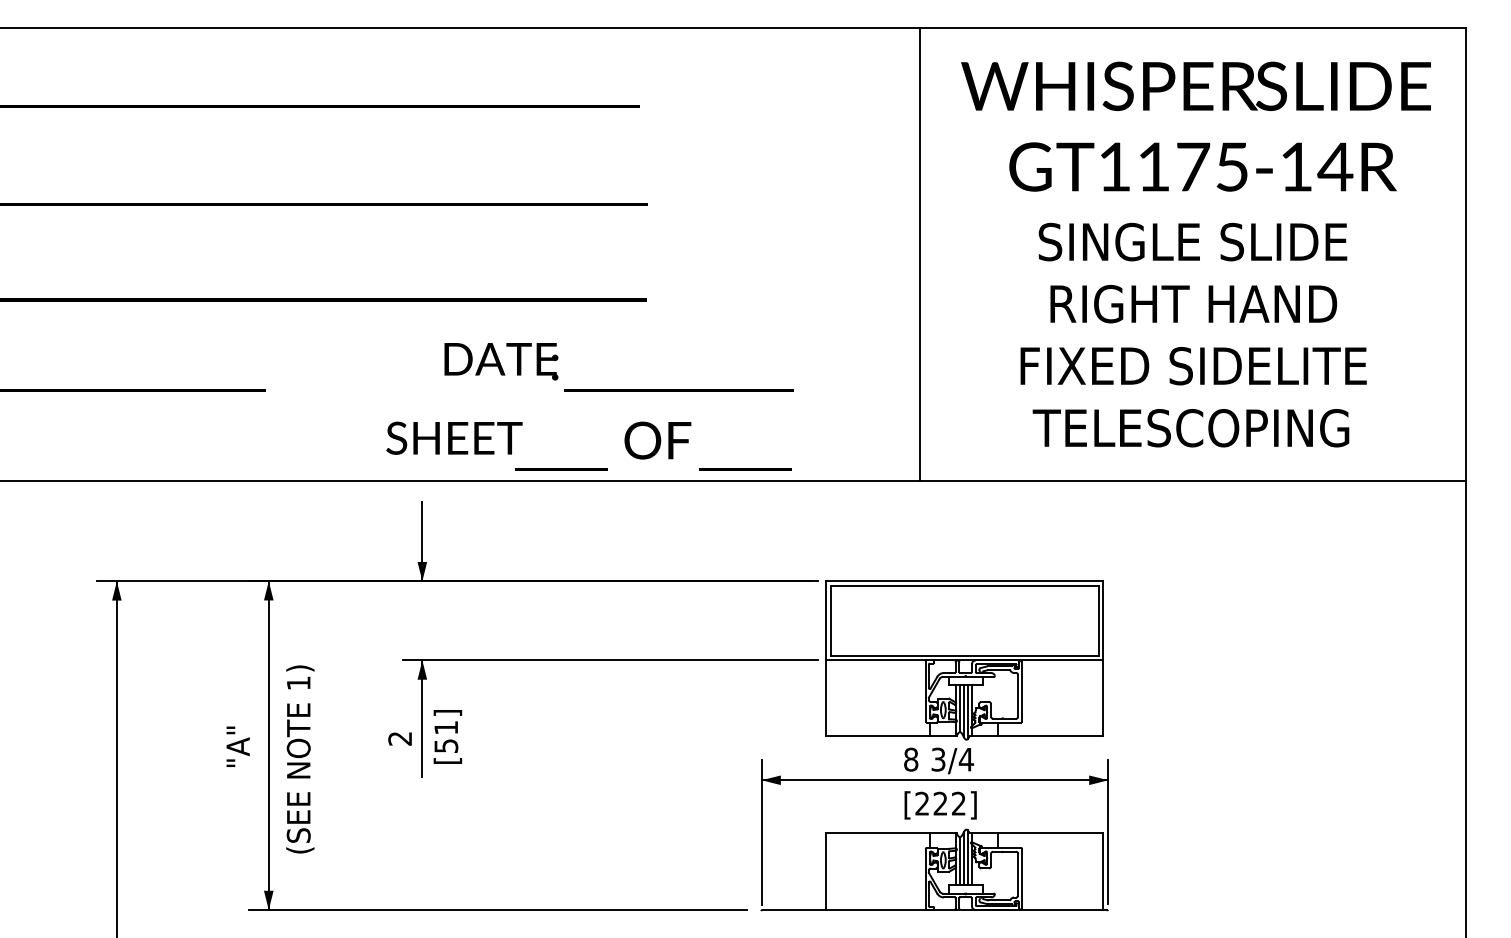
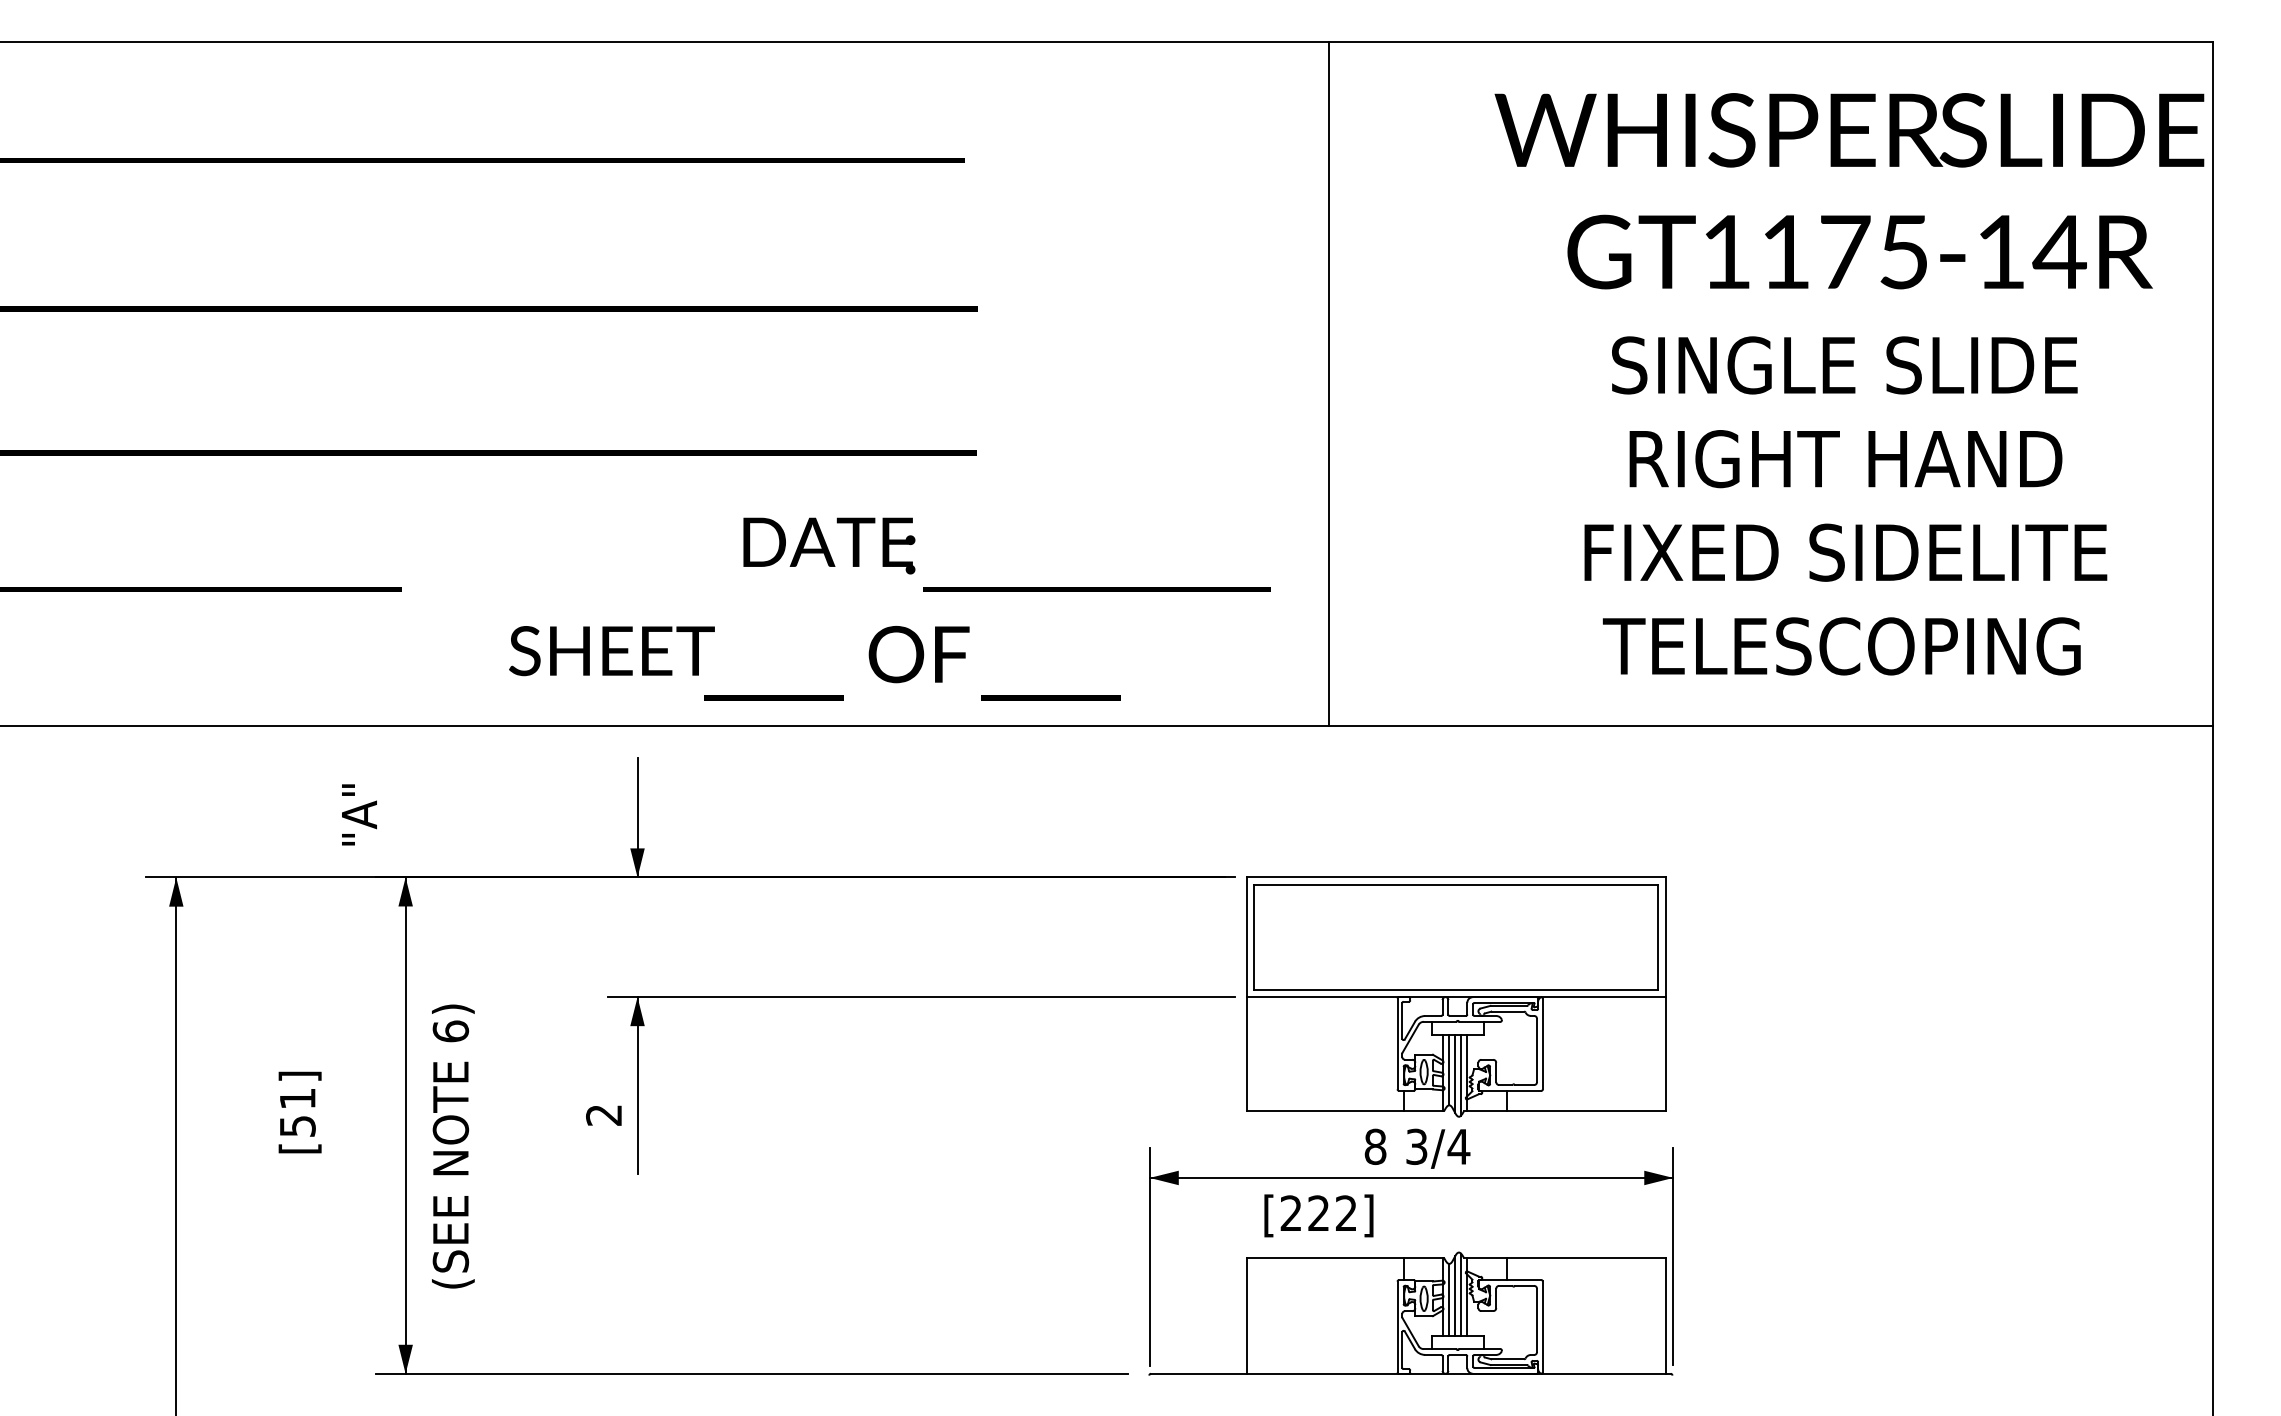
line: (920, 254) -> (1329, 384), moved
text: (1195, 254) -> (1848, 384), moved
text: (618, 367) -> (1006, 554), moved
text: (588, 445) -> (814, 661), moved
text: (298, 683) -> (450, 1031), 1) -> 6)
text: (447, 736) -> (299, 1111), moved
text: (237, 746) -> (358, 814), moved
text: (940, 805) -> (1318, 1216), moved

